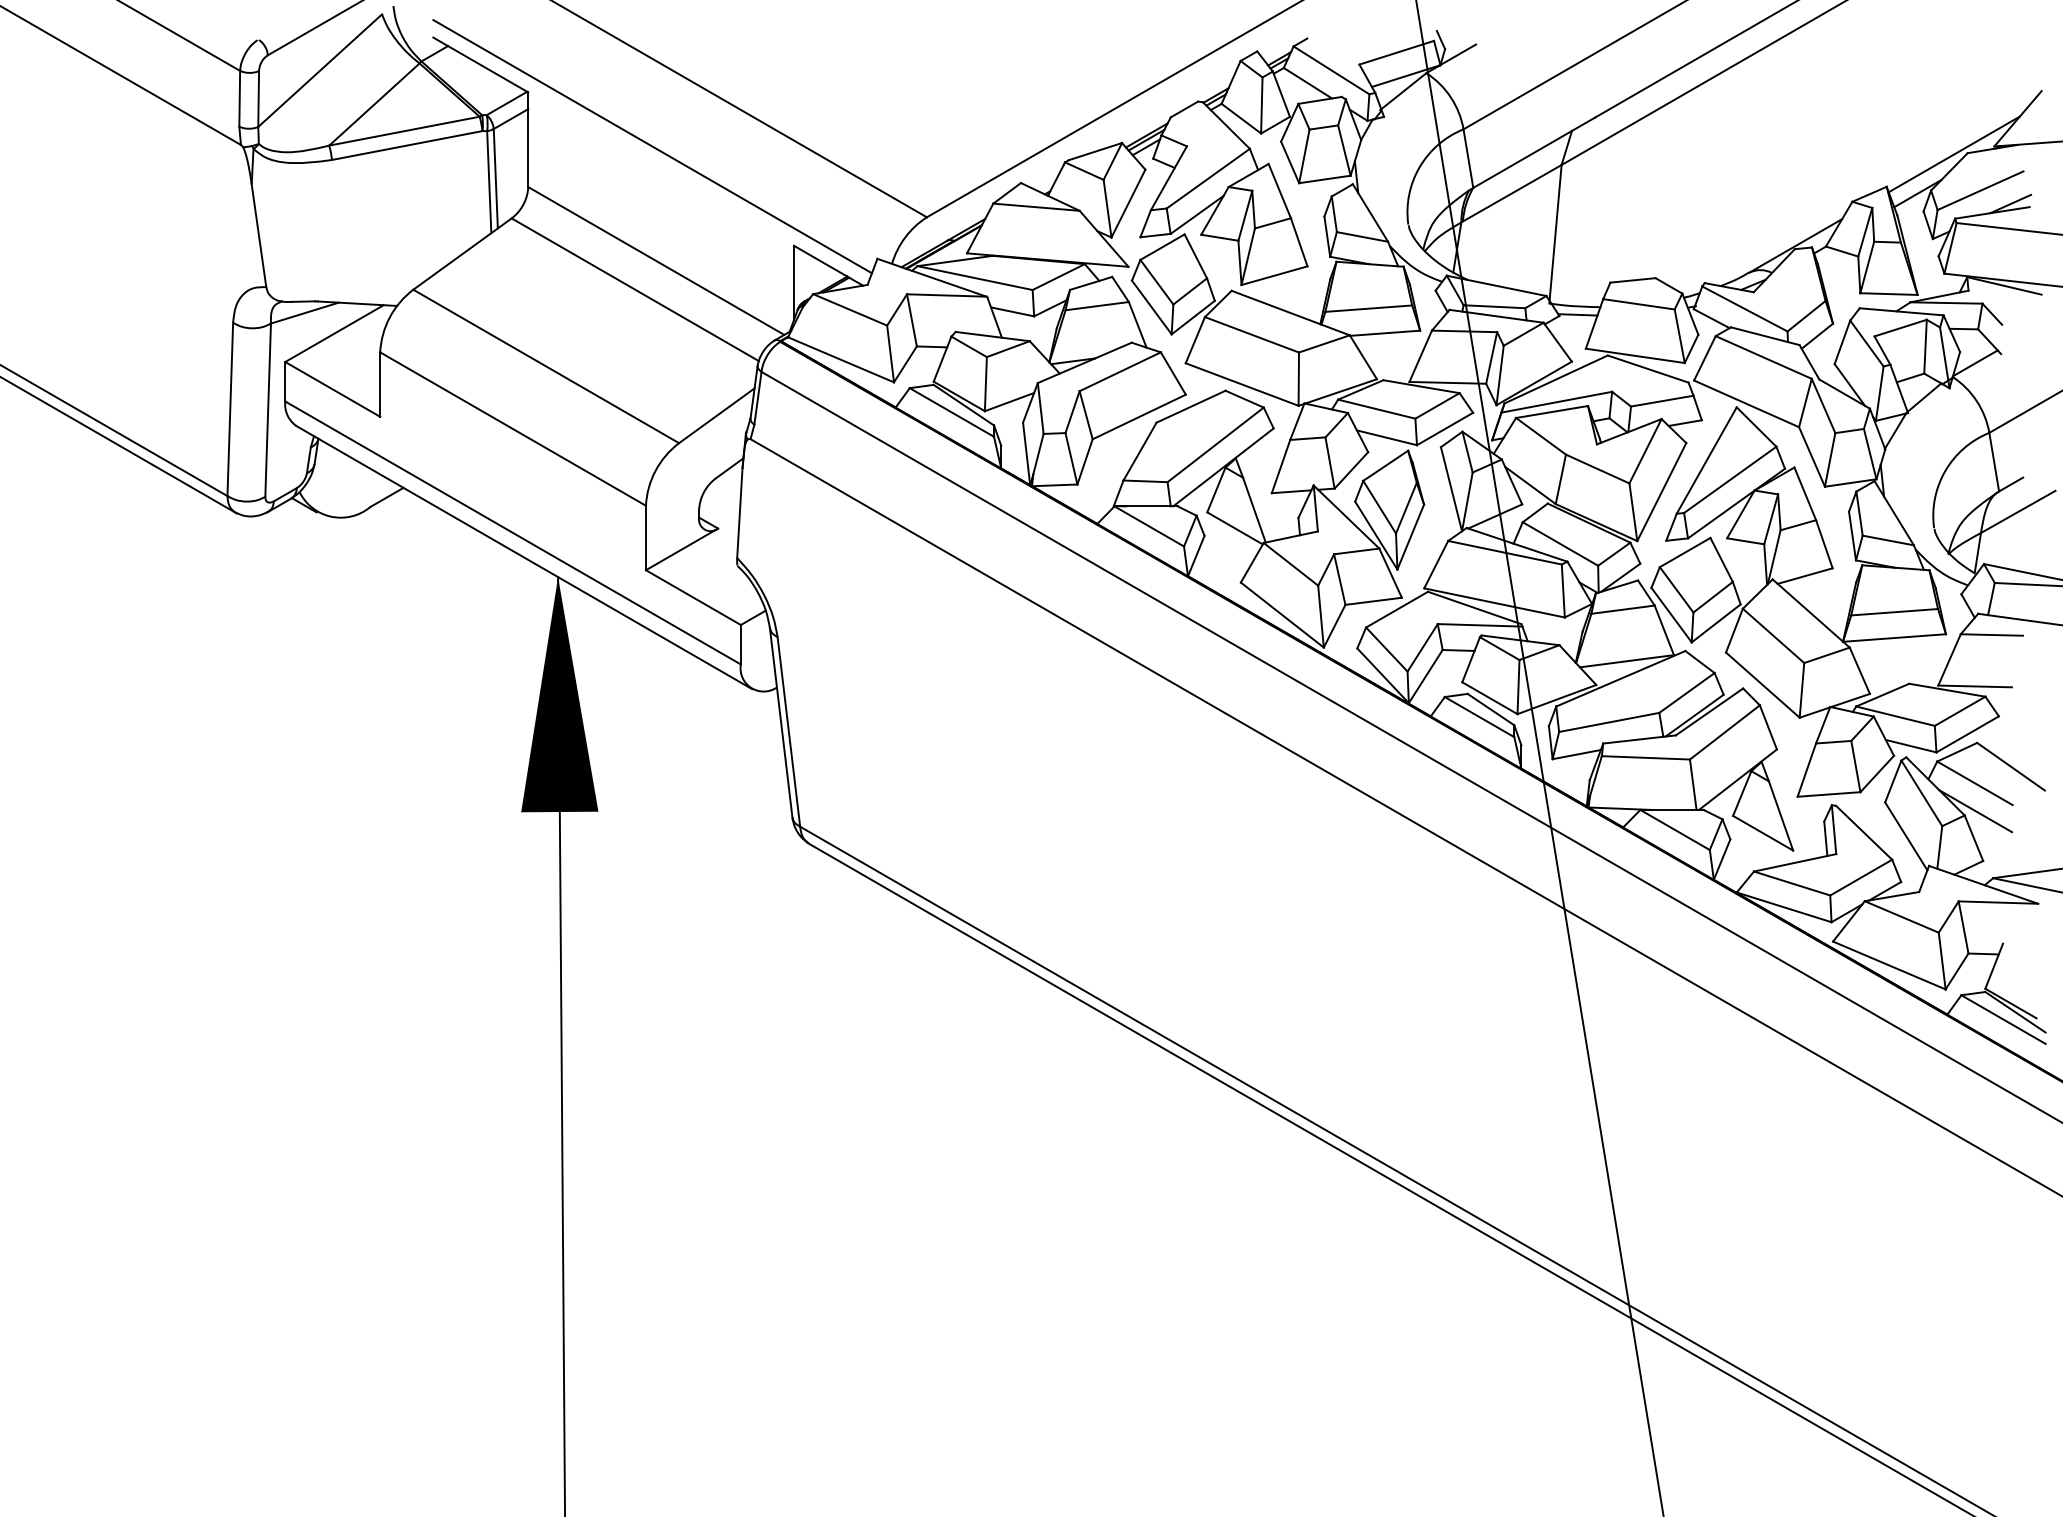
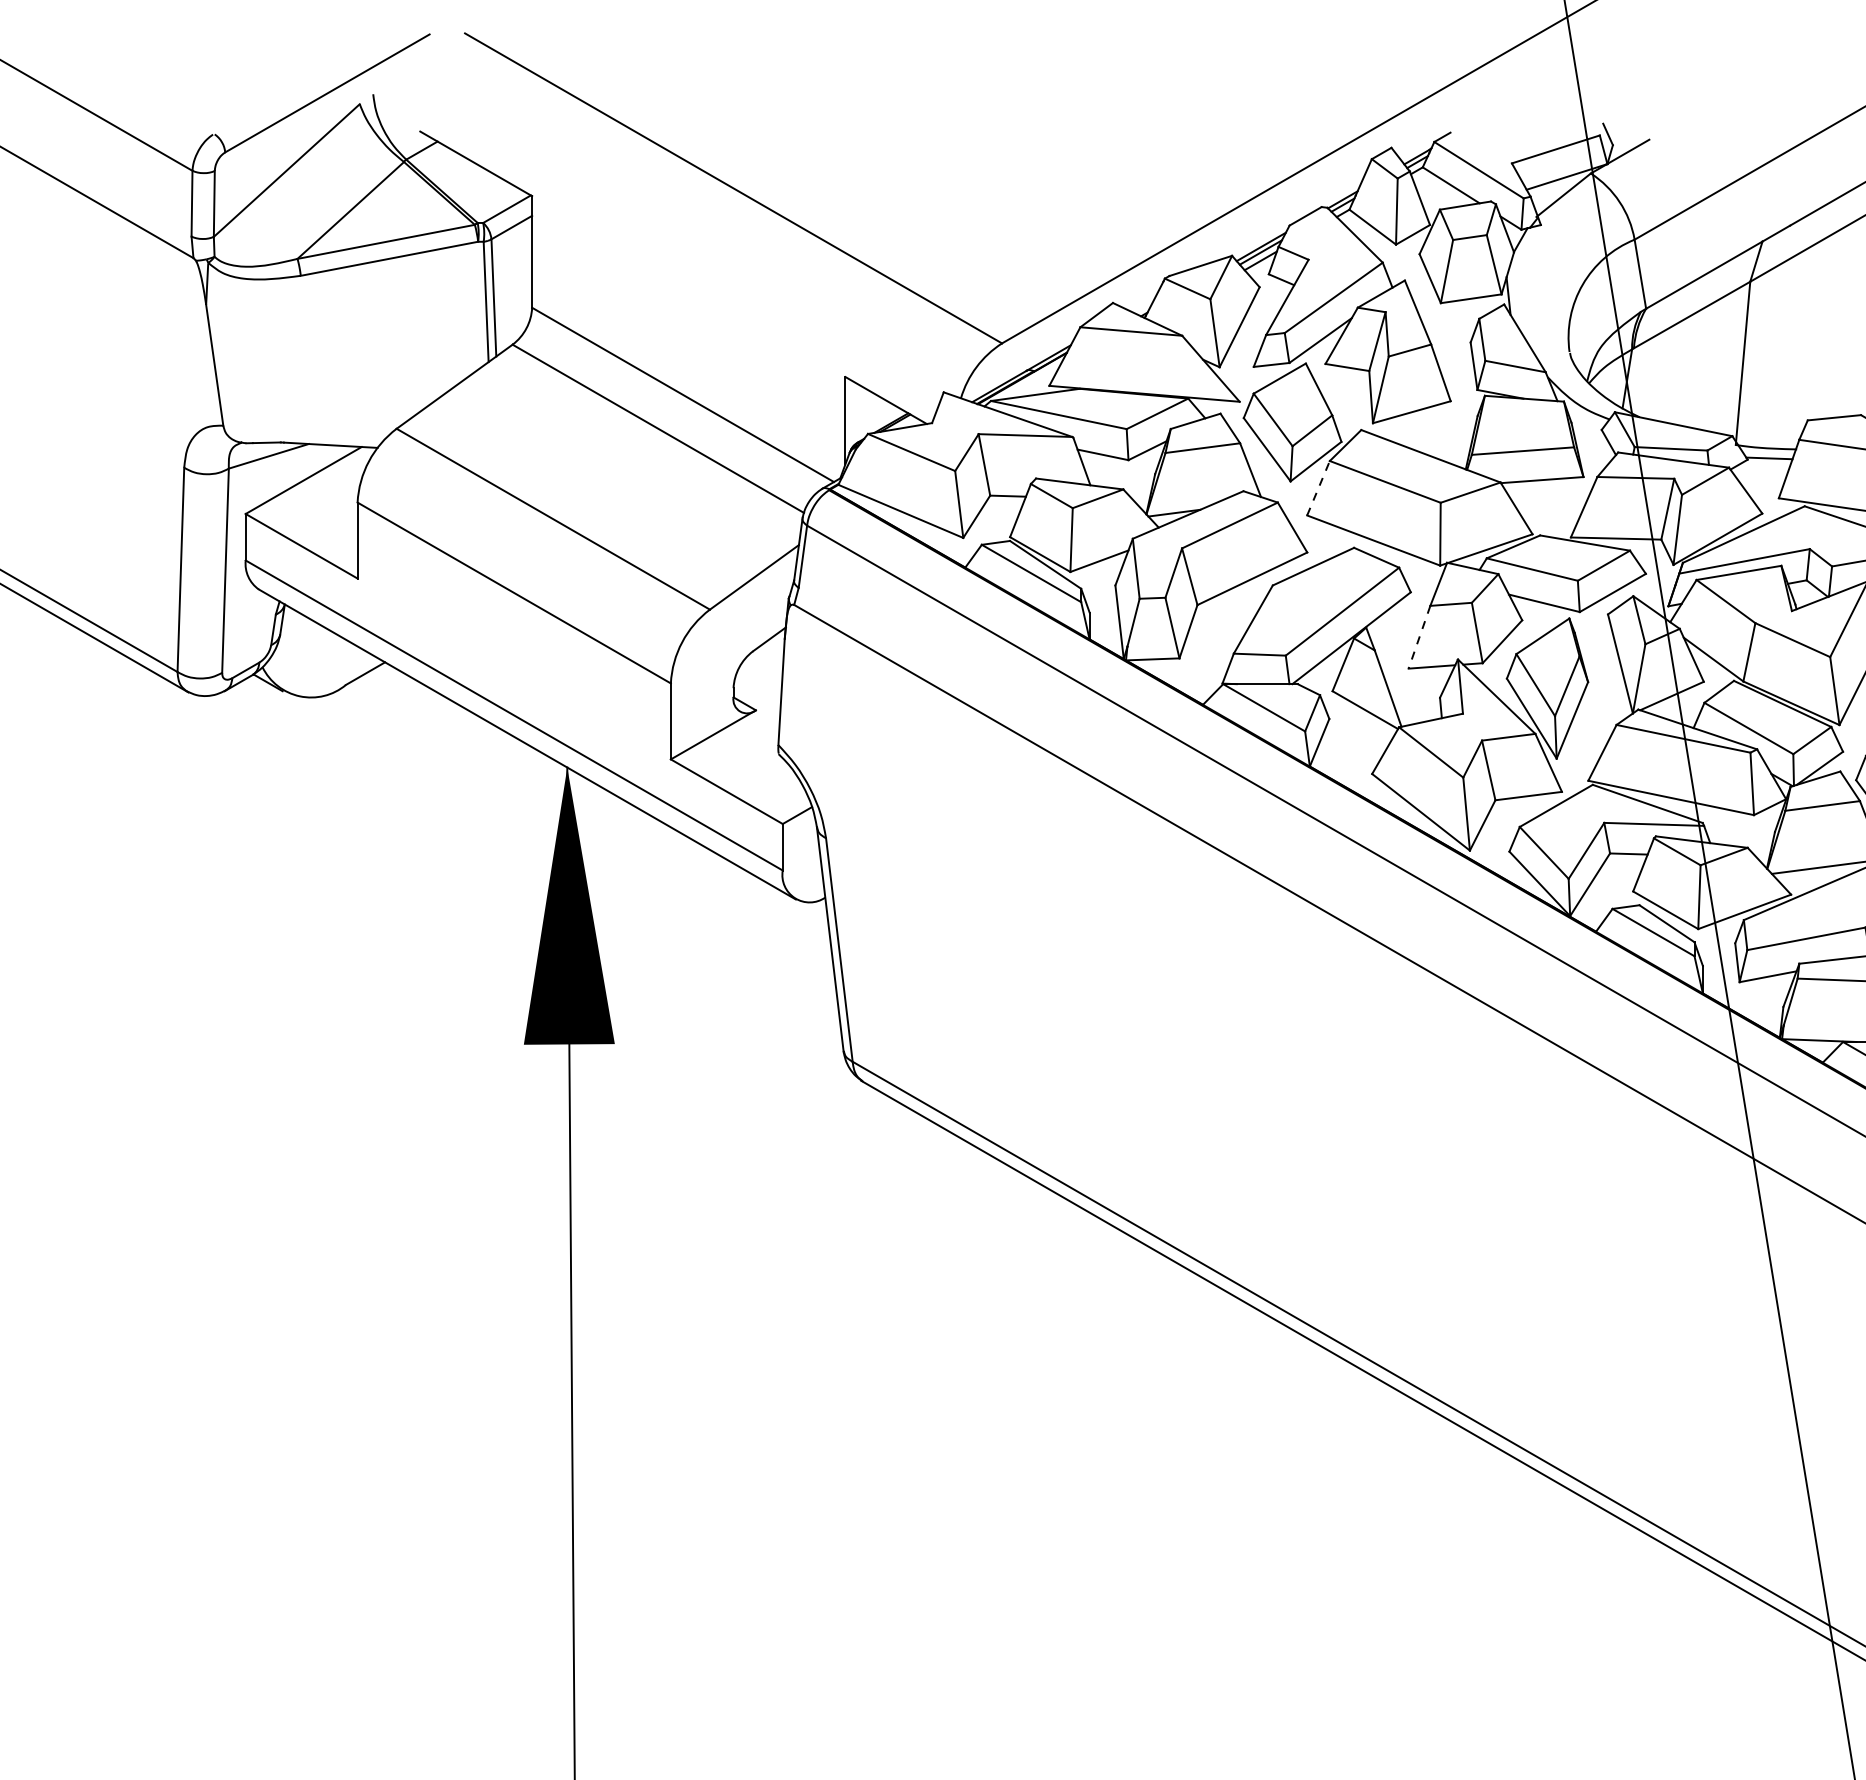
line: (652, 146) -> (678, 259), removed
line: (1195, 339) -> (1318, 487), solid -> dashed
line: (1280, 467) -> (1418, 638), solid -> dashed

